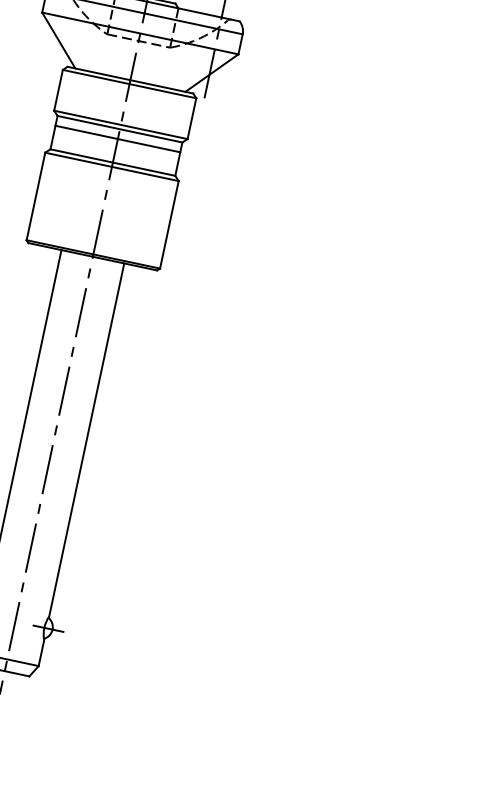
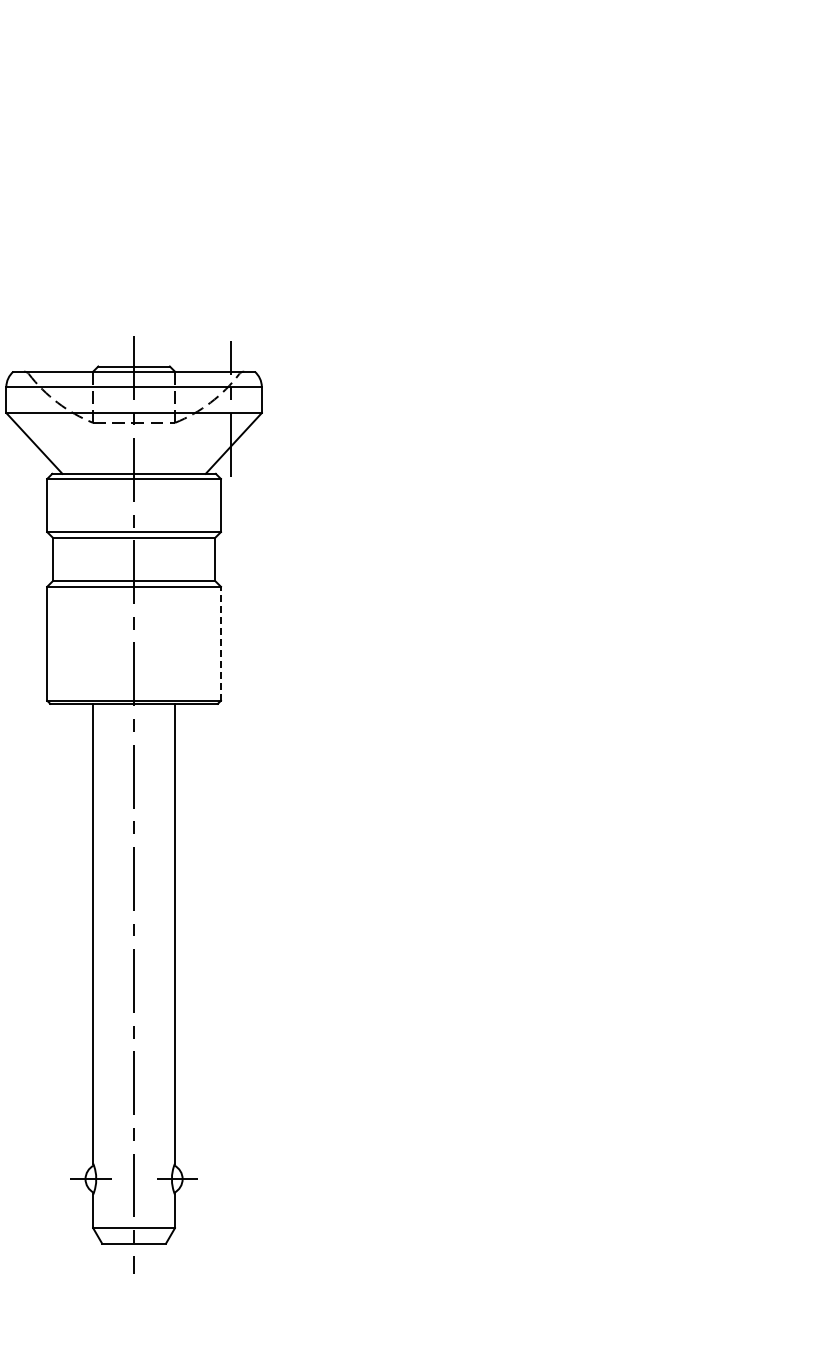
line: (117, 138) -> (133, 550), removed
line: (169, 224) -> (220, 643), solid -> dashed

